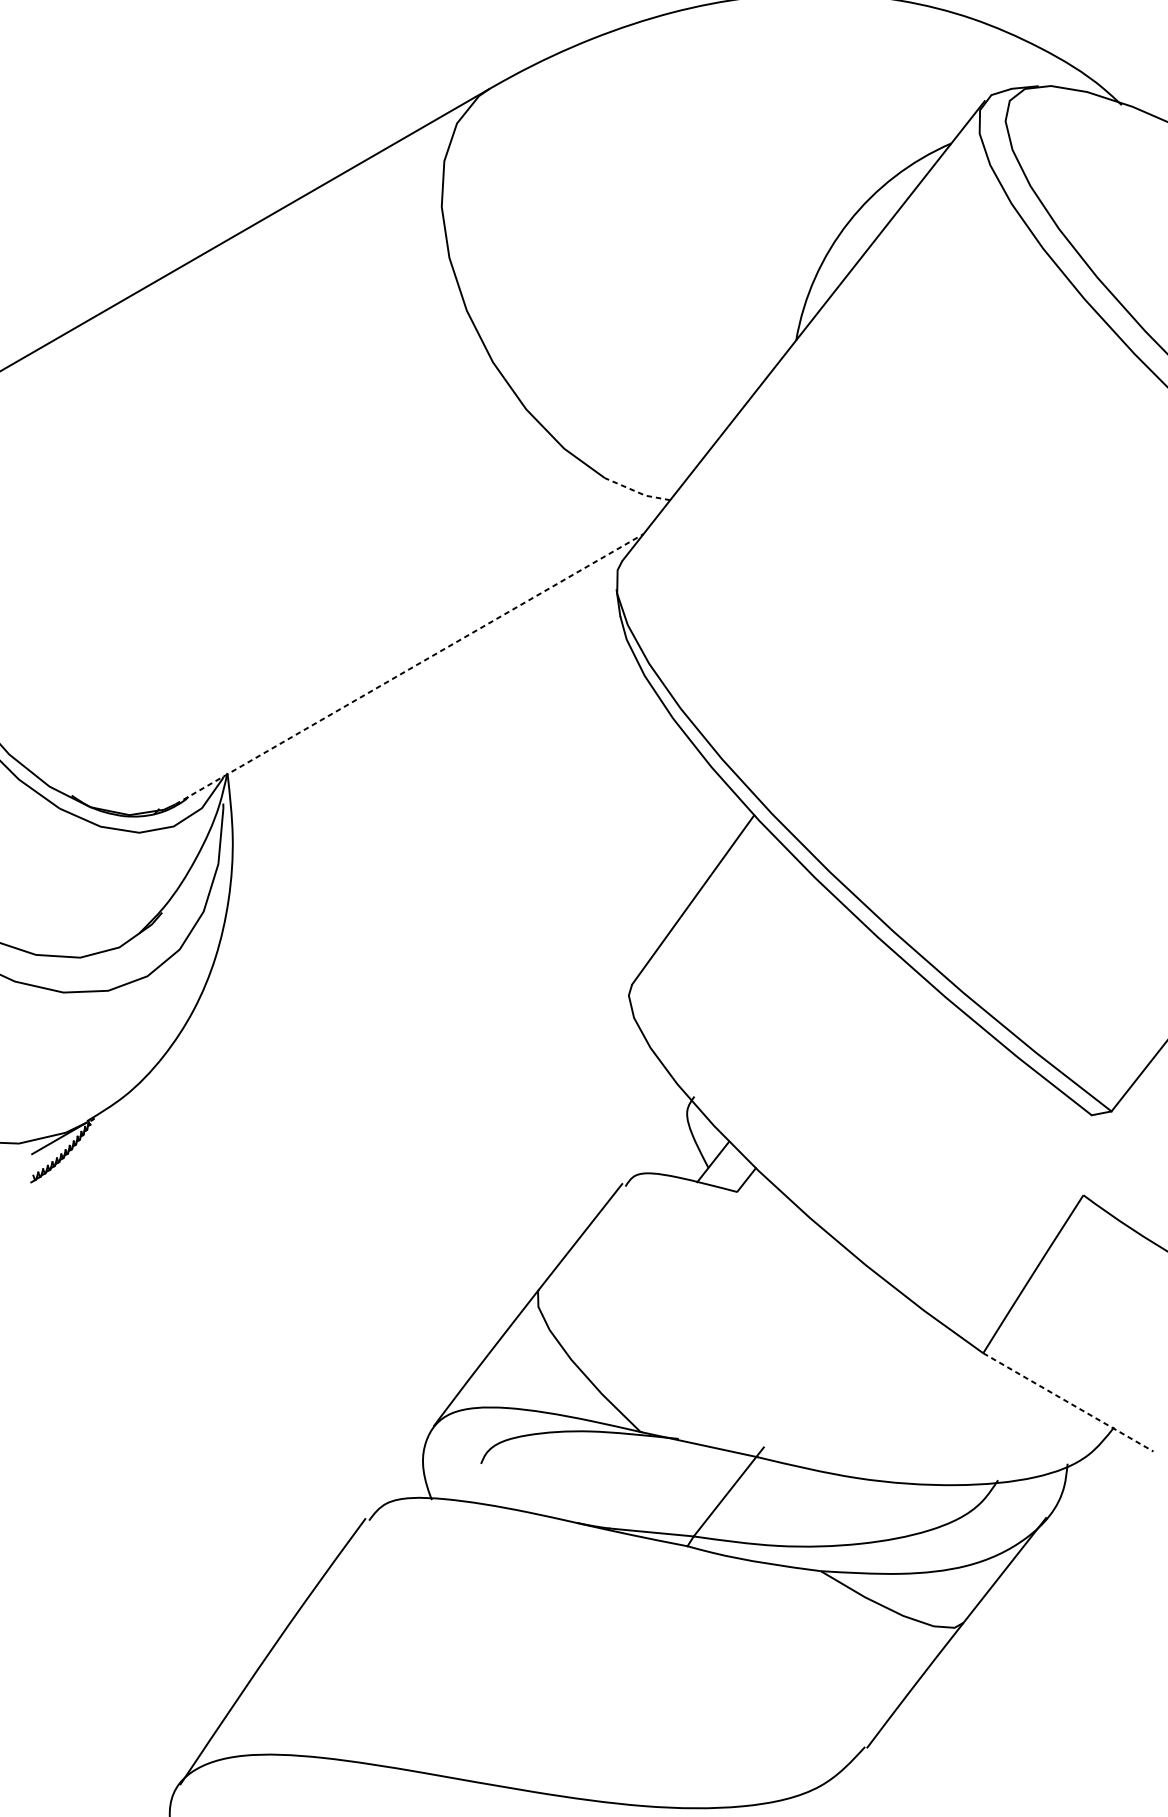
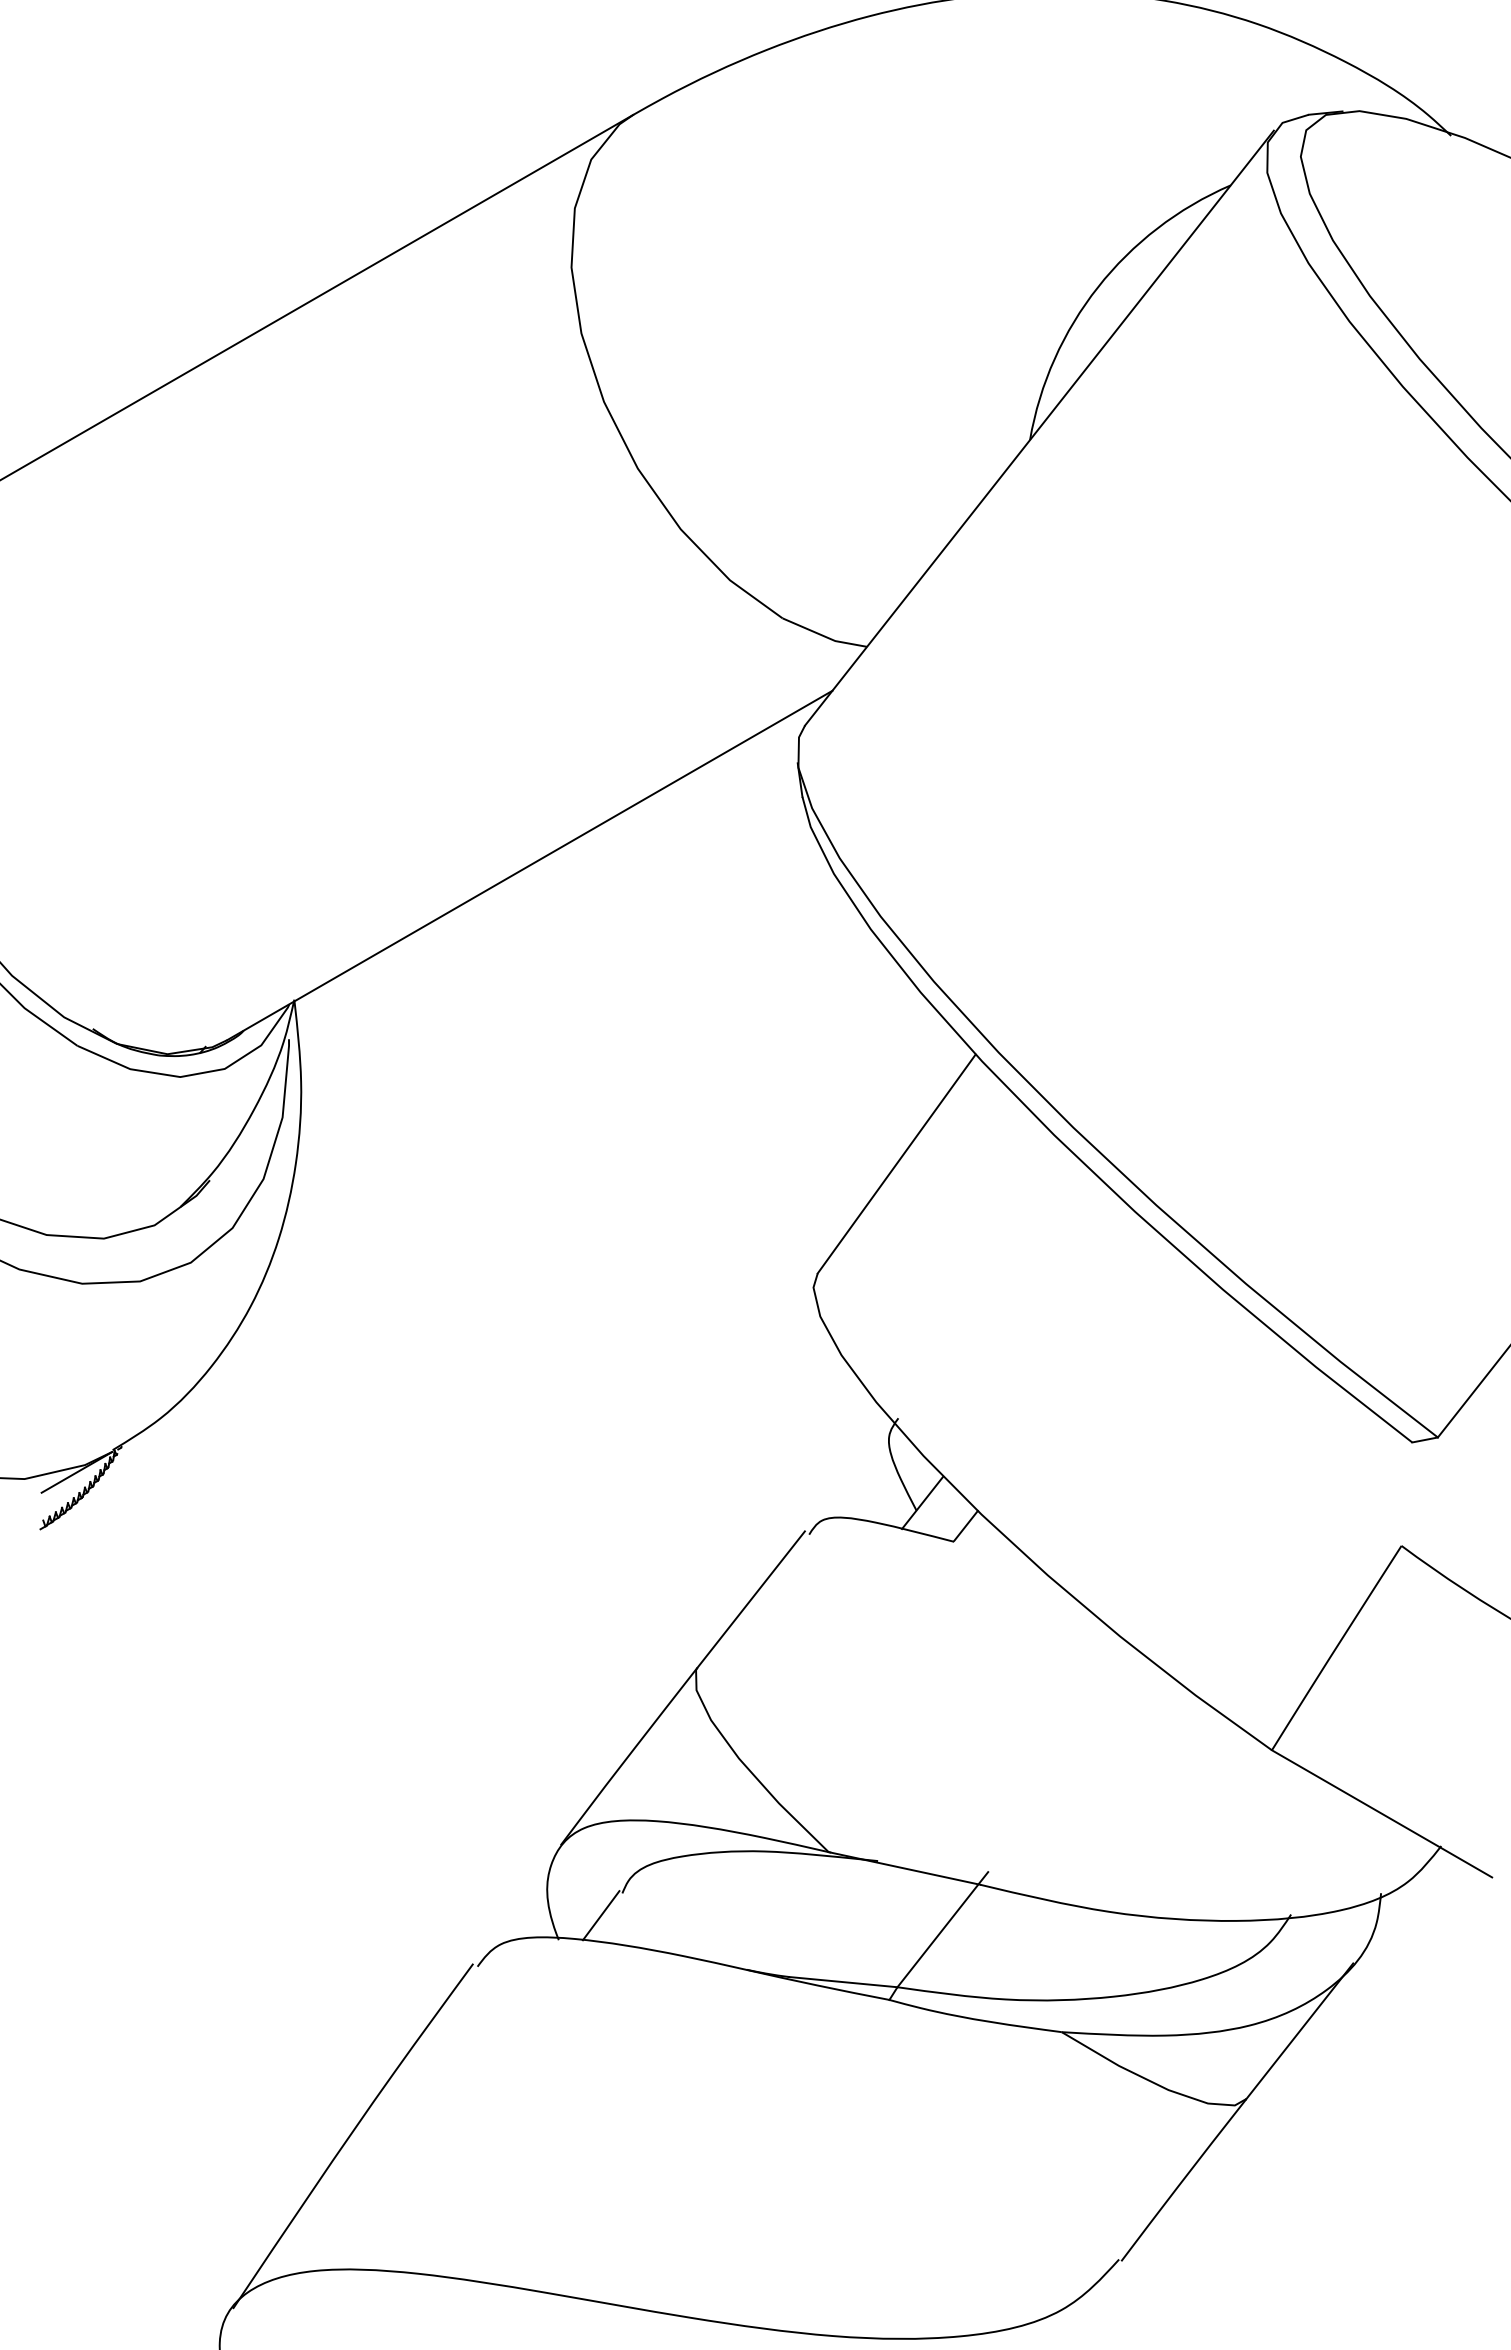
line: (637, 492) -> (824, 636), dashed -> solid
line: (409, 669) -> (529, 865), dashed -> solid
line: (1068, 1402) -> (1382, 1814), dashed -> solid
line: (464, 1480) -> (600, 1915), added

